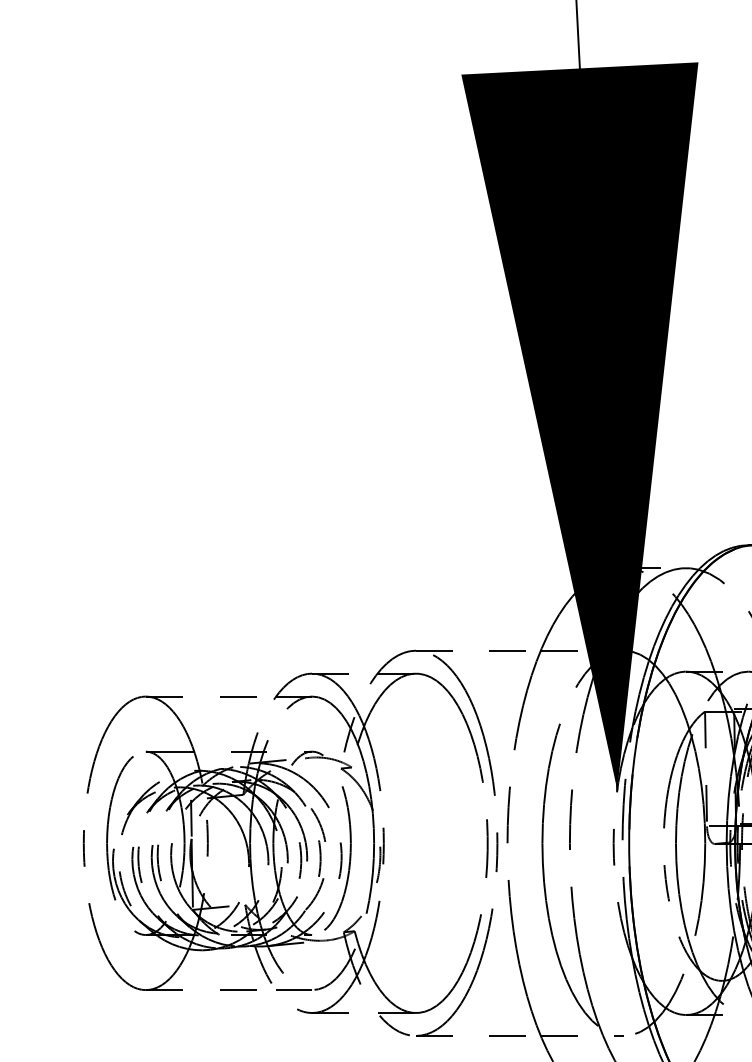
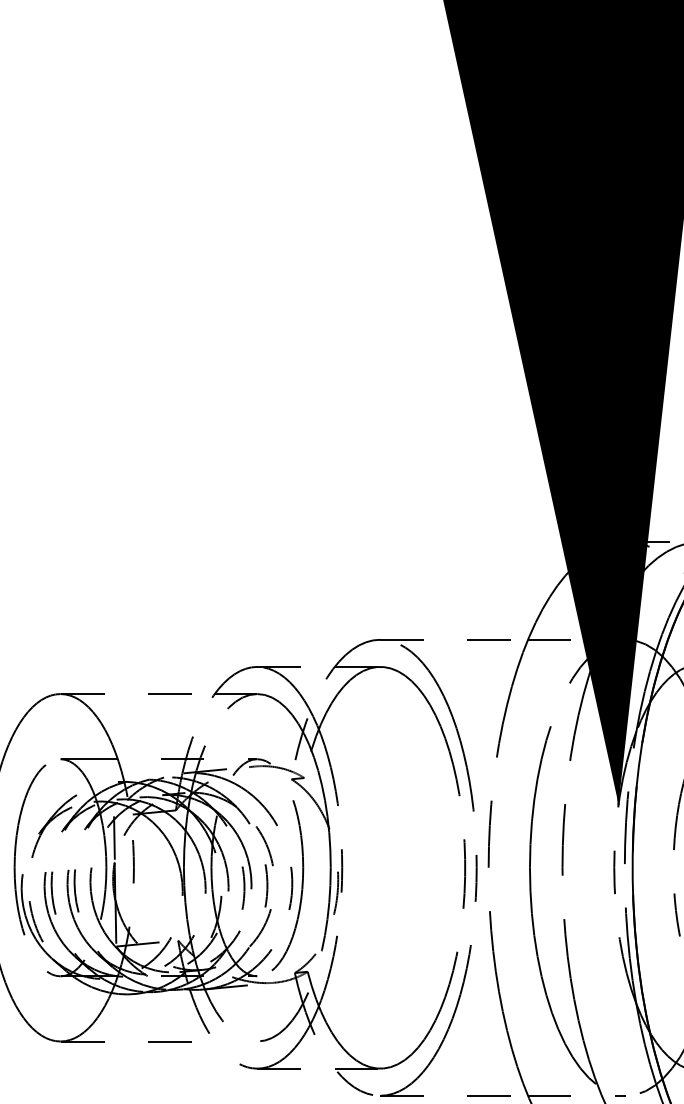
line: (294, 990) -> (236, 1041), removed

